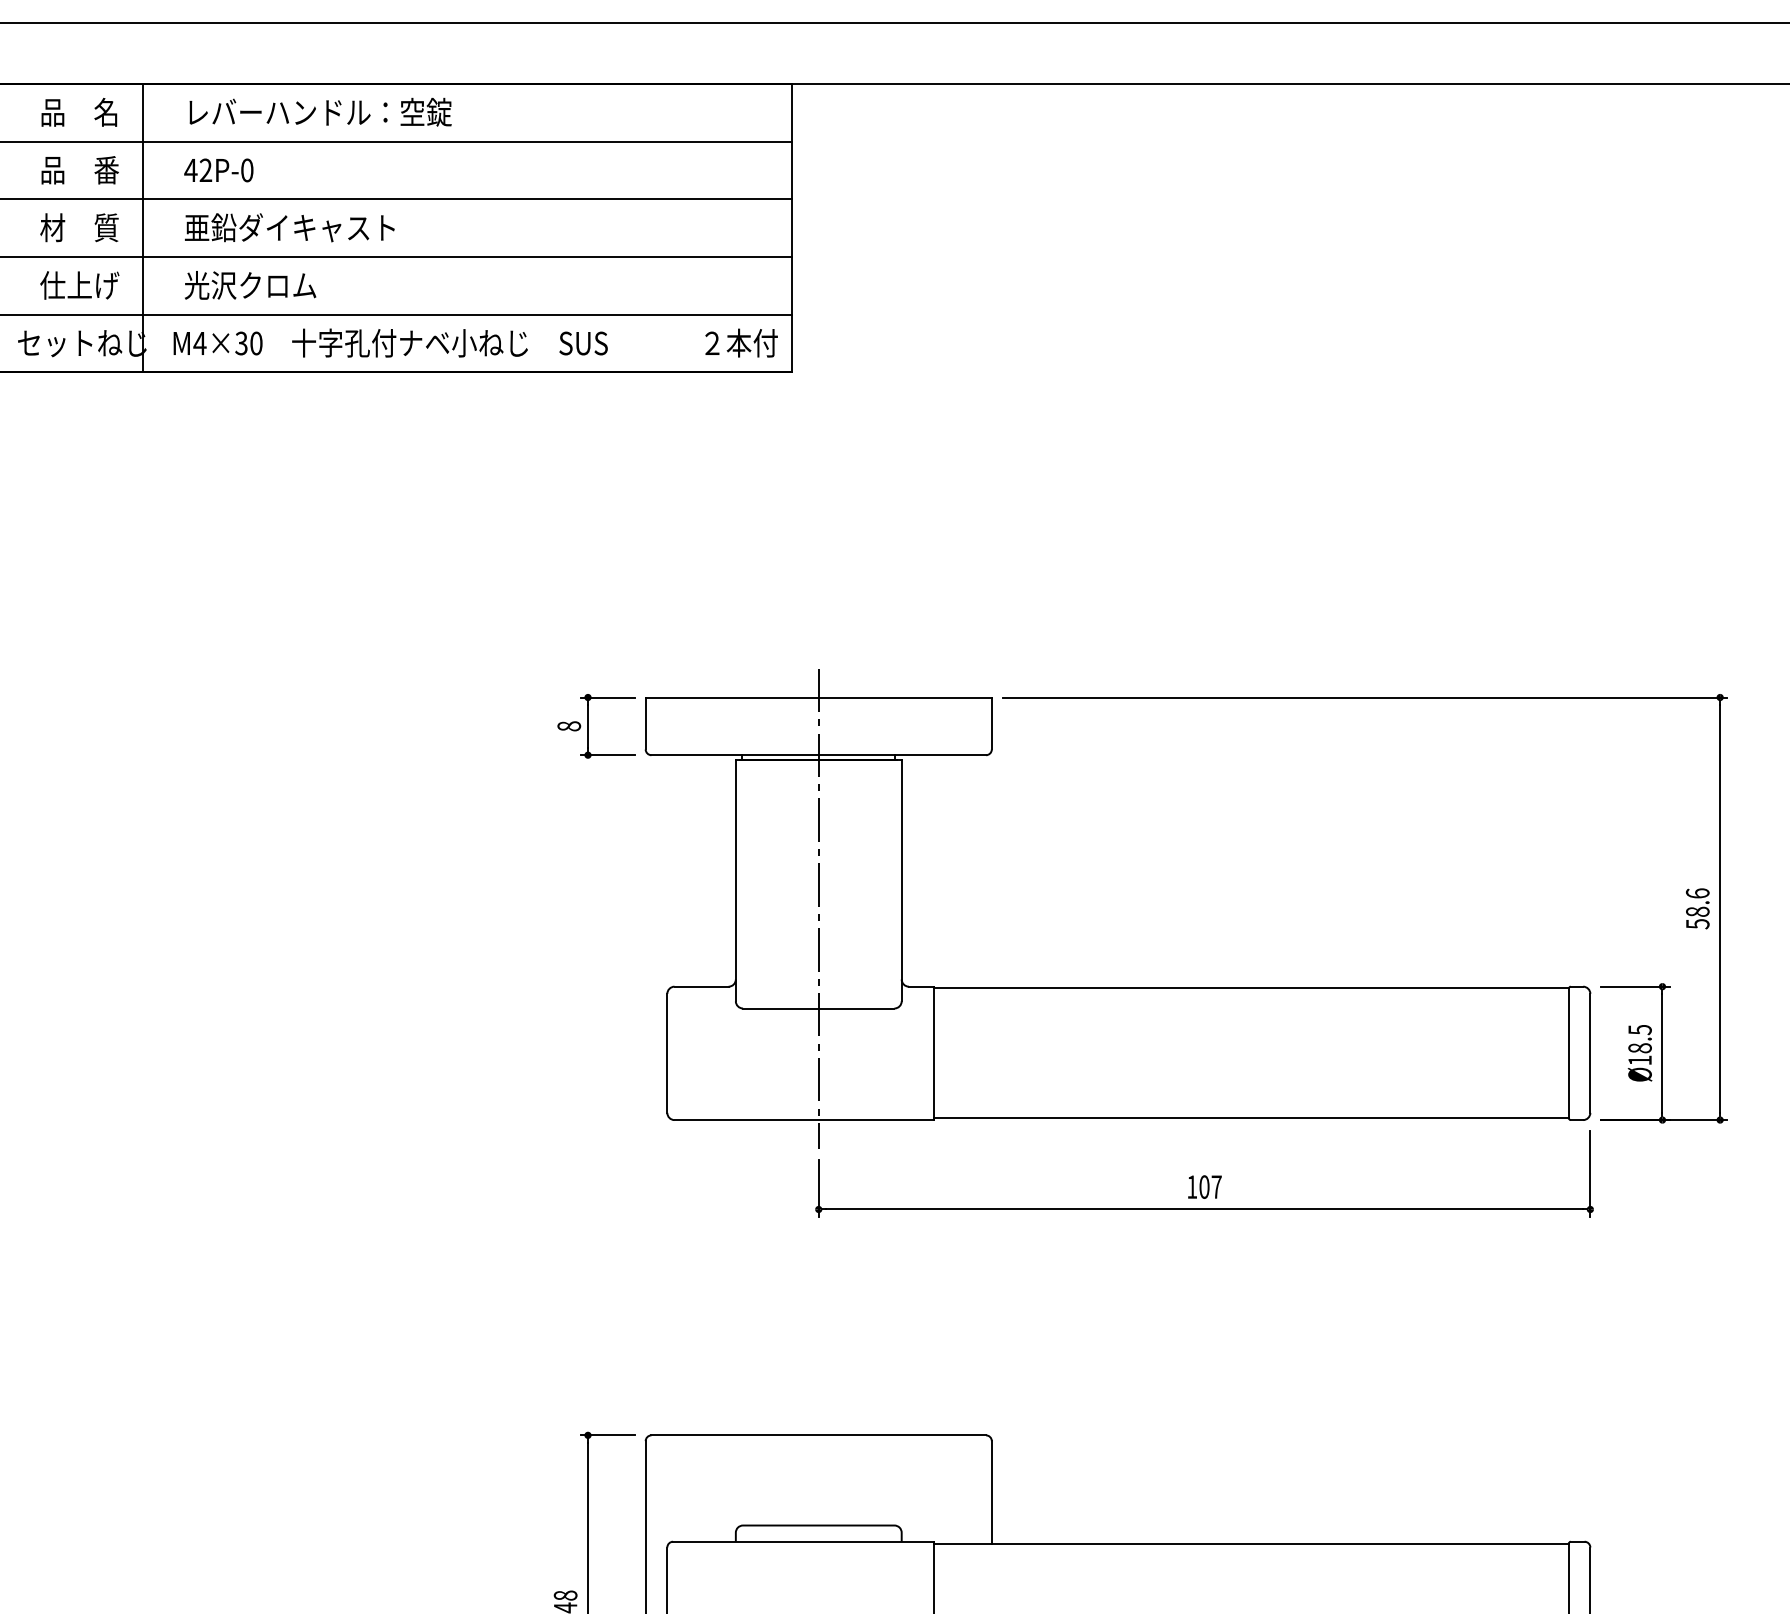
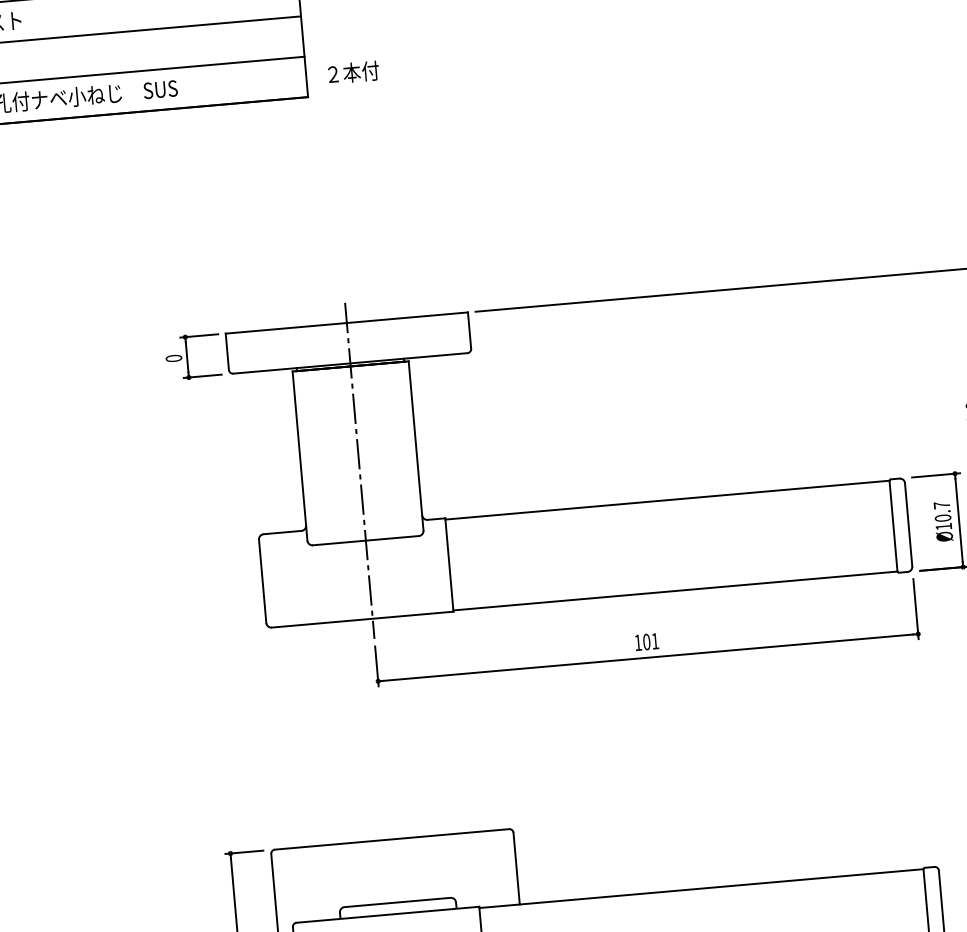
text: (741, 342) -> (353, 72), moved
text: (569, 726) -> (174, 358), 8 -> 0
text: (1639, 1038) -> (942, 511), Ø18.5 -> Ø10.7
text: (1216, 1186) -> (655, 640), 107 -> 101

